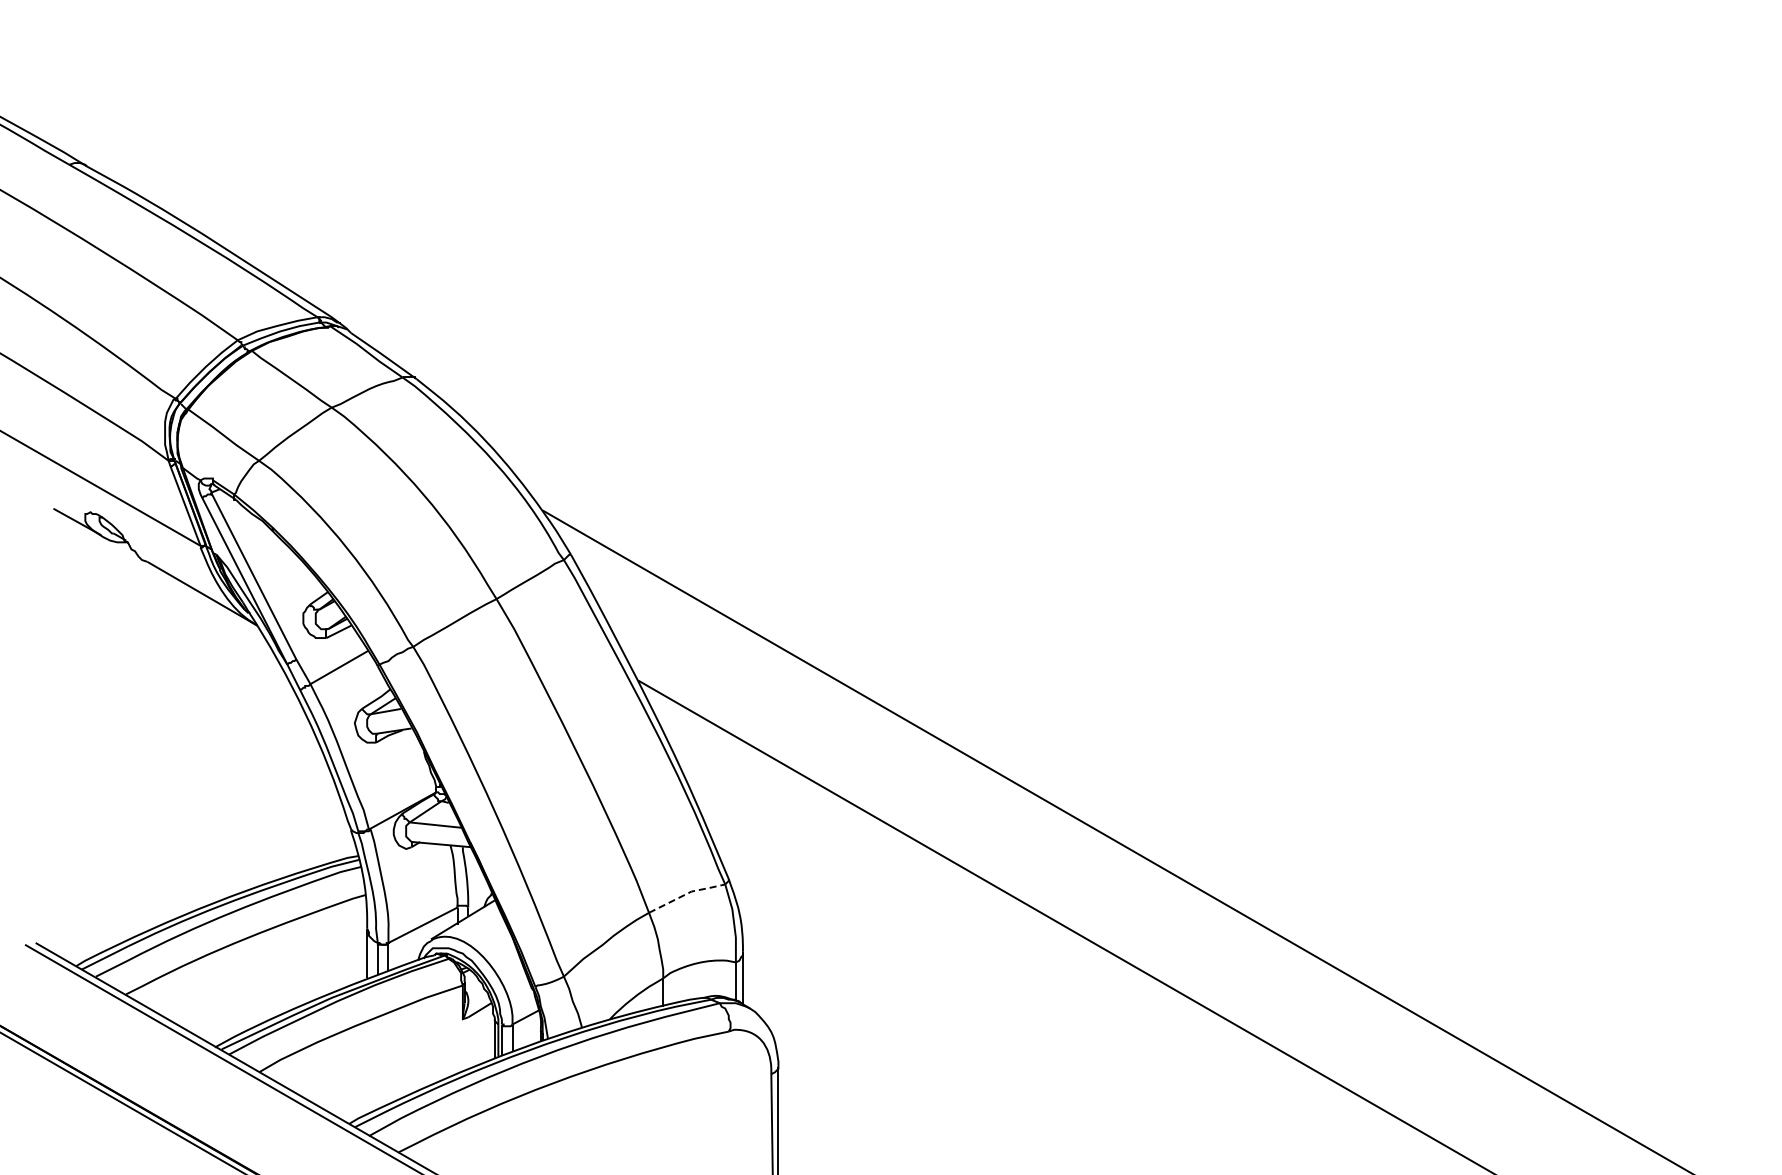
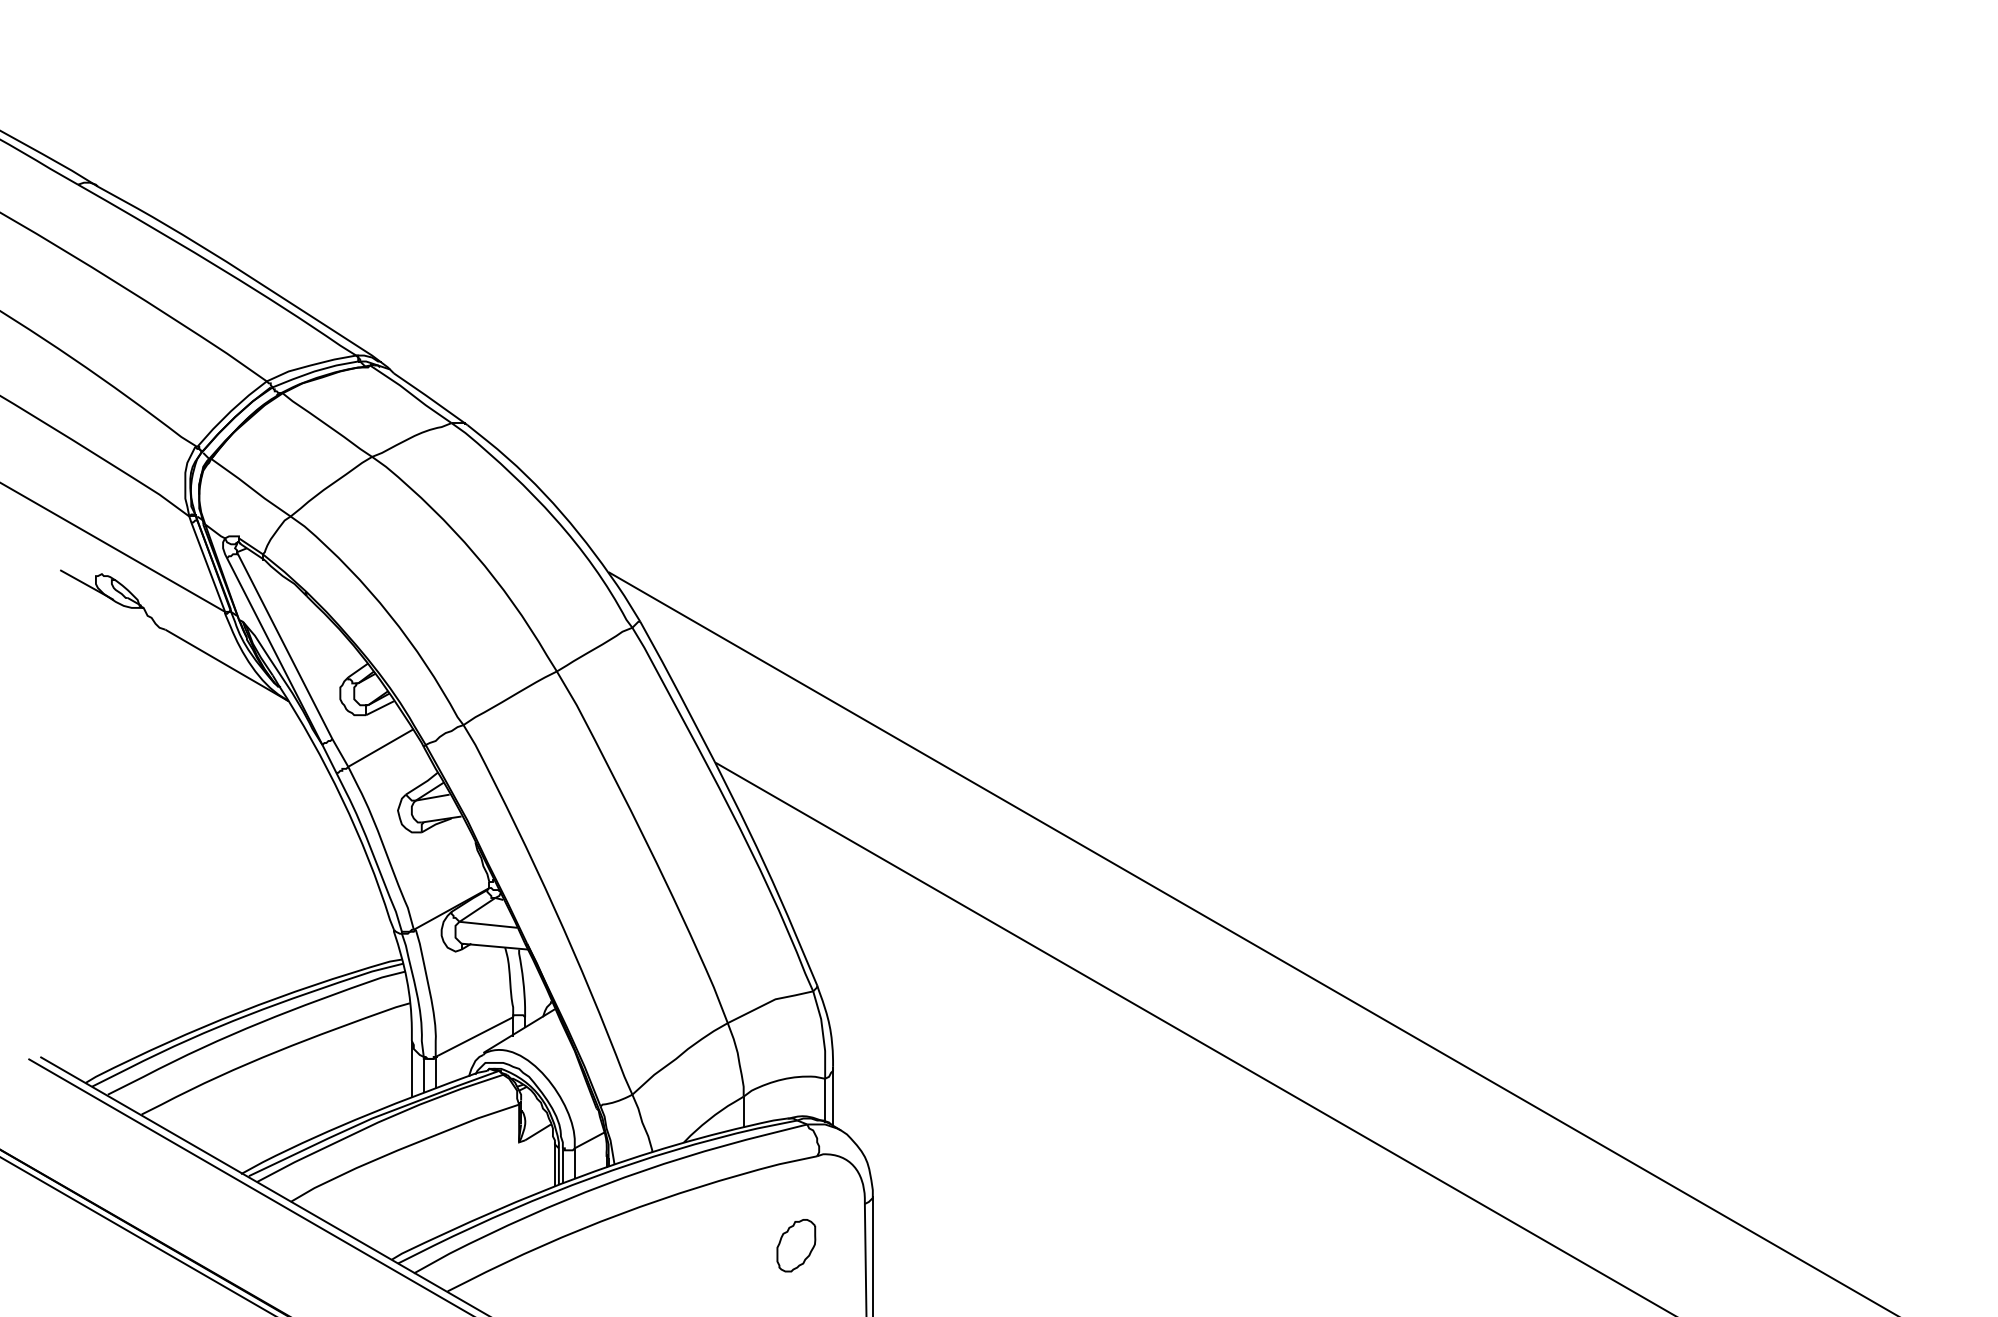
line: (687, 893) -> (770, 1001), dashed -> solid
part: (709, 1111) -> (795, 1245), added

